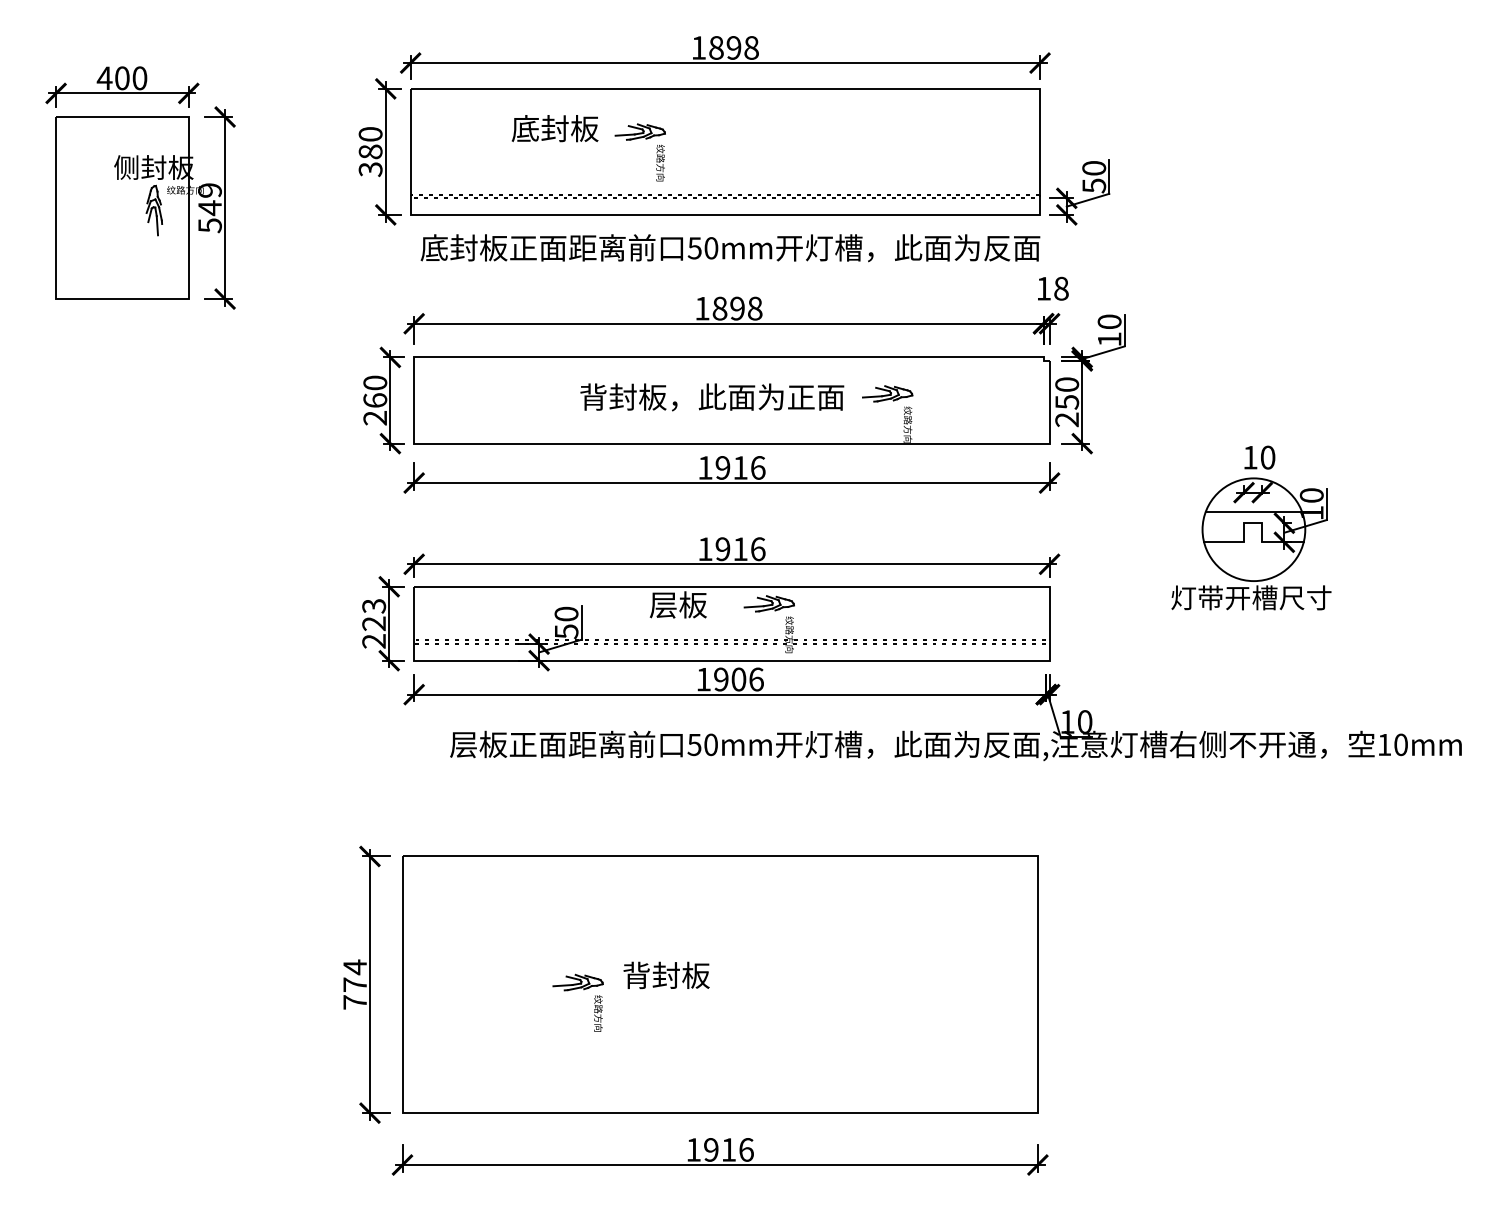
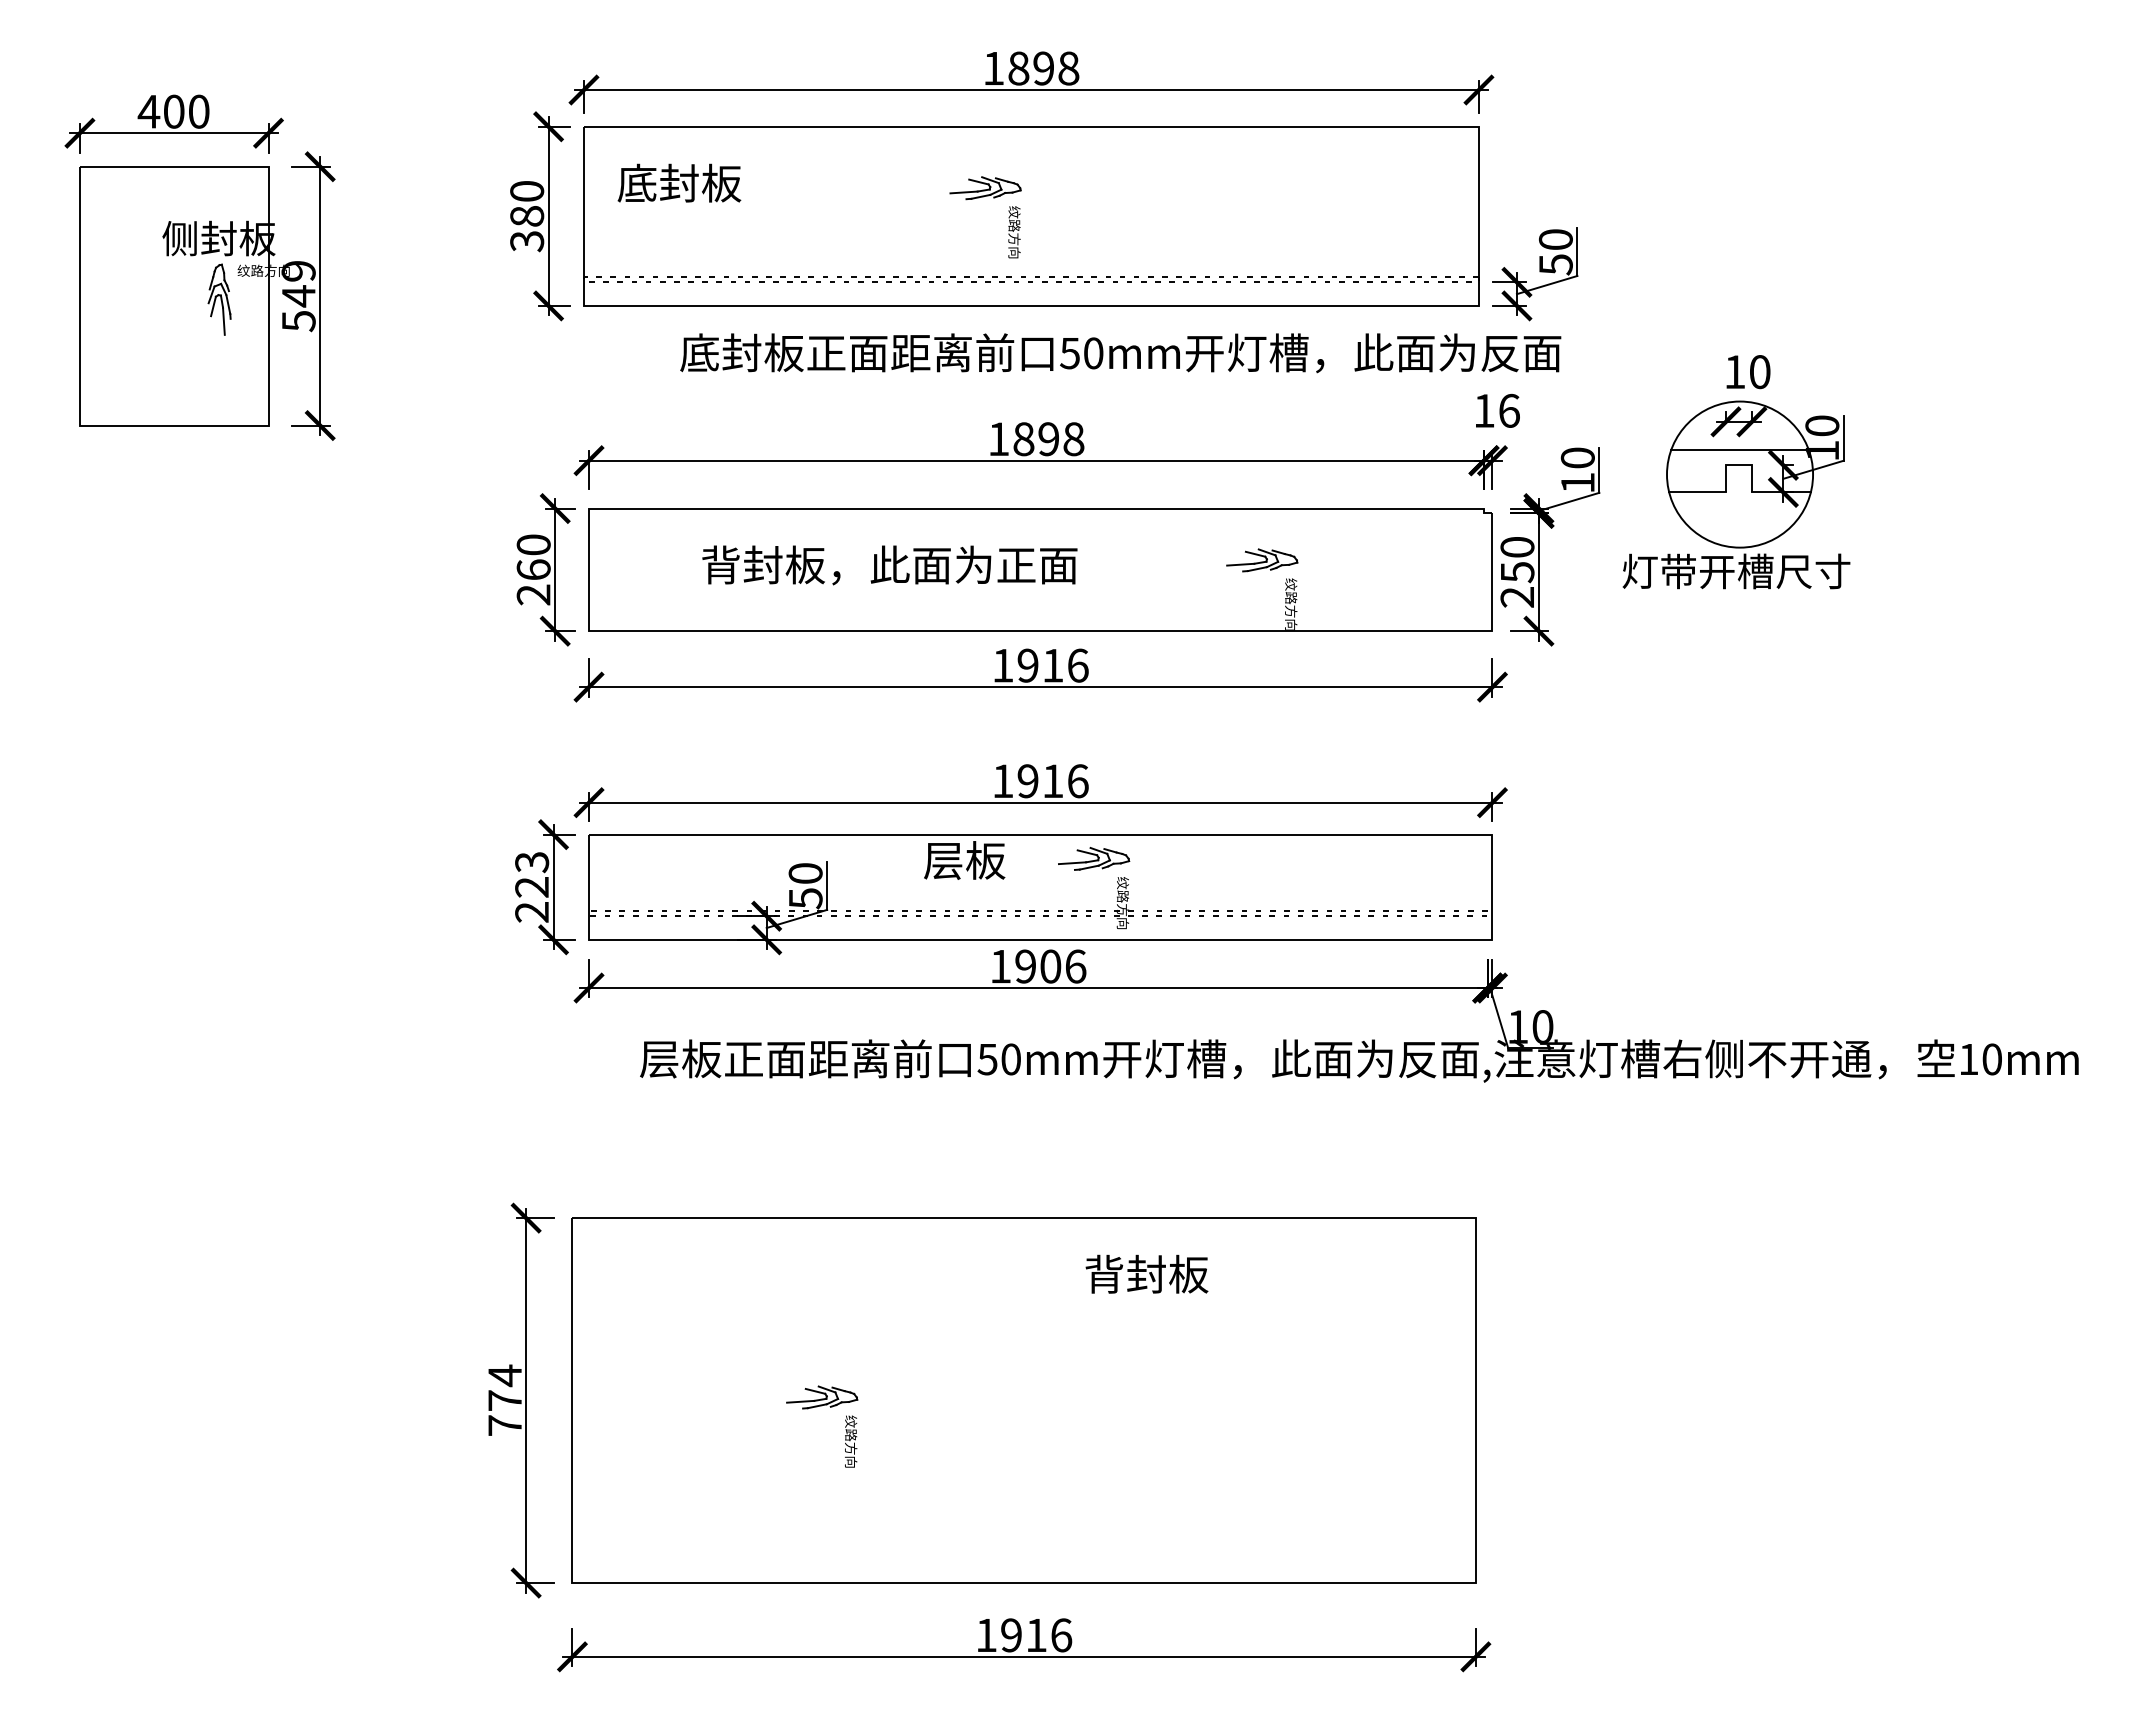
text: (555, 128) -> (679, 182), moved
part: (636, 139) -> (979, 198), moved
text: (730, 248) -> (1120, 353), moved
text: (1061, 288) -> (1509, 410), 18 -> 16
text: (712, 397) -> (889, 565), moved
part: (1251, 528) -> (1736, 472), moved
text: (666, 974) -> (1146, 1273), moved

